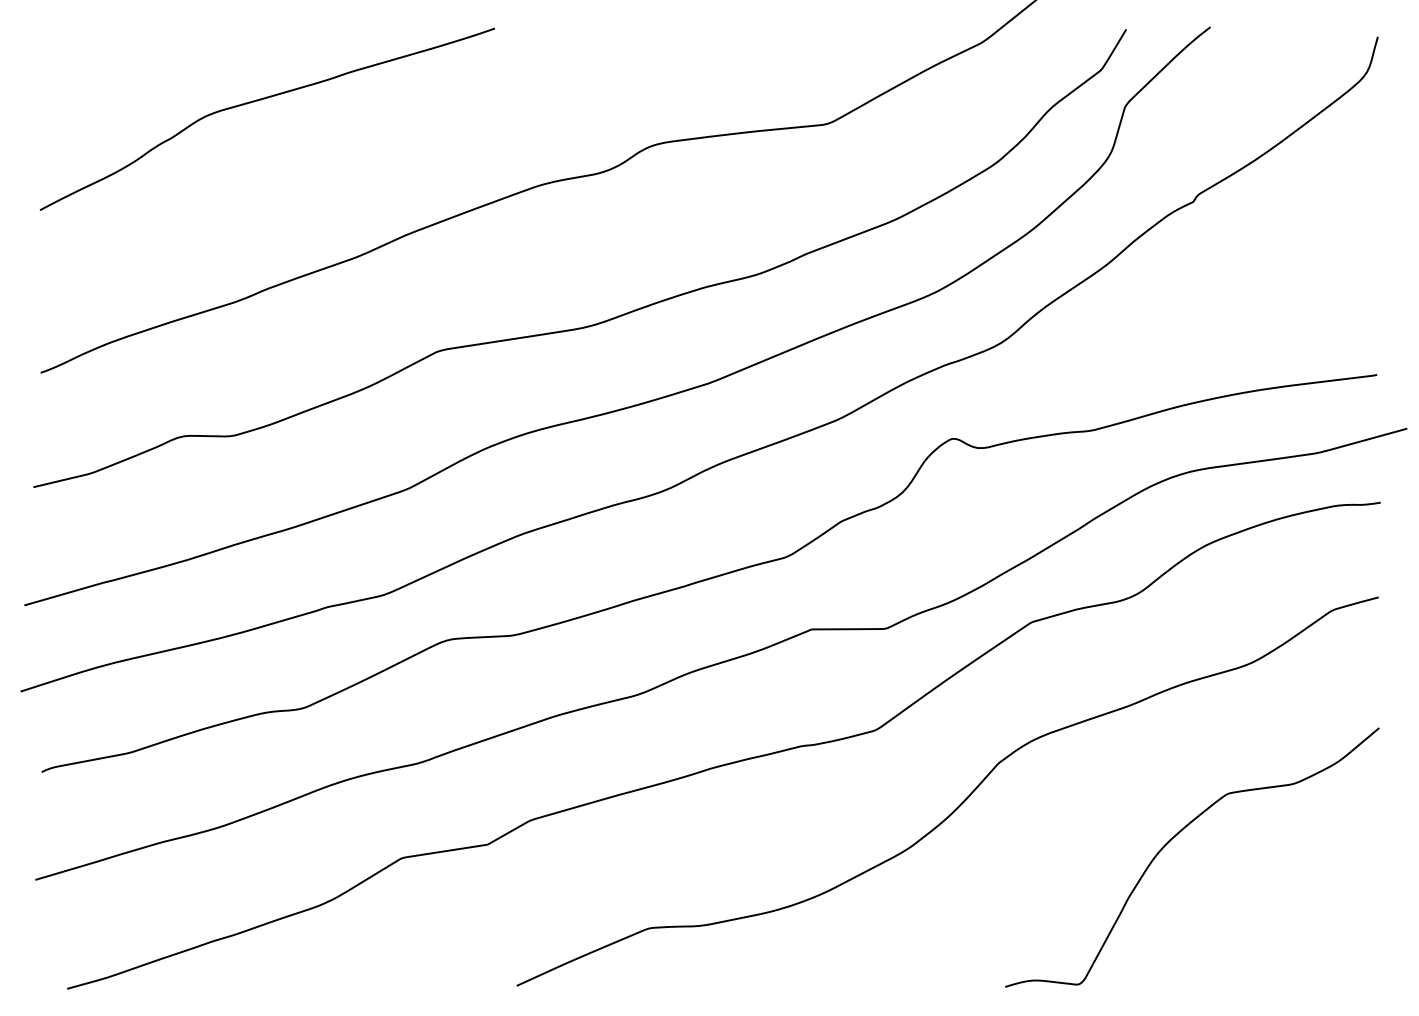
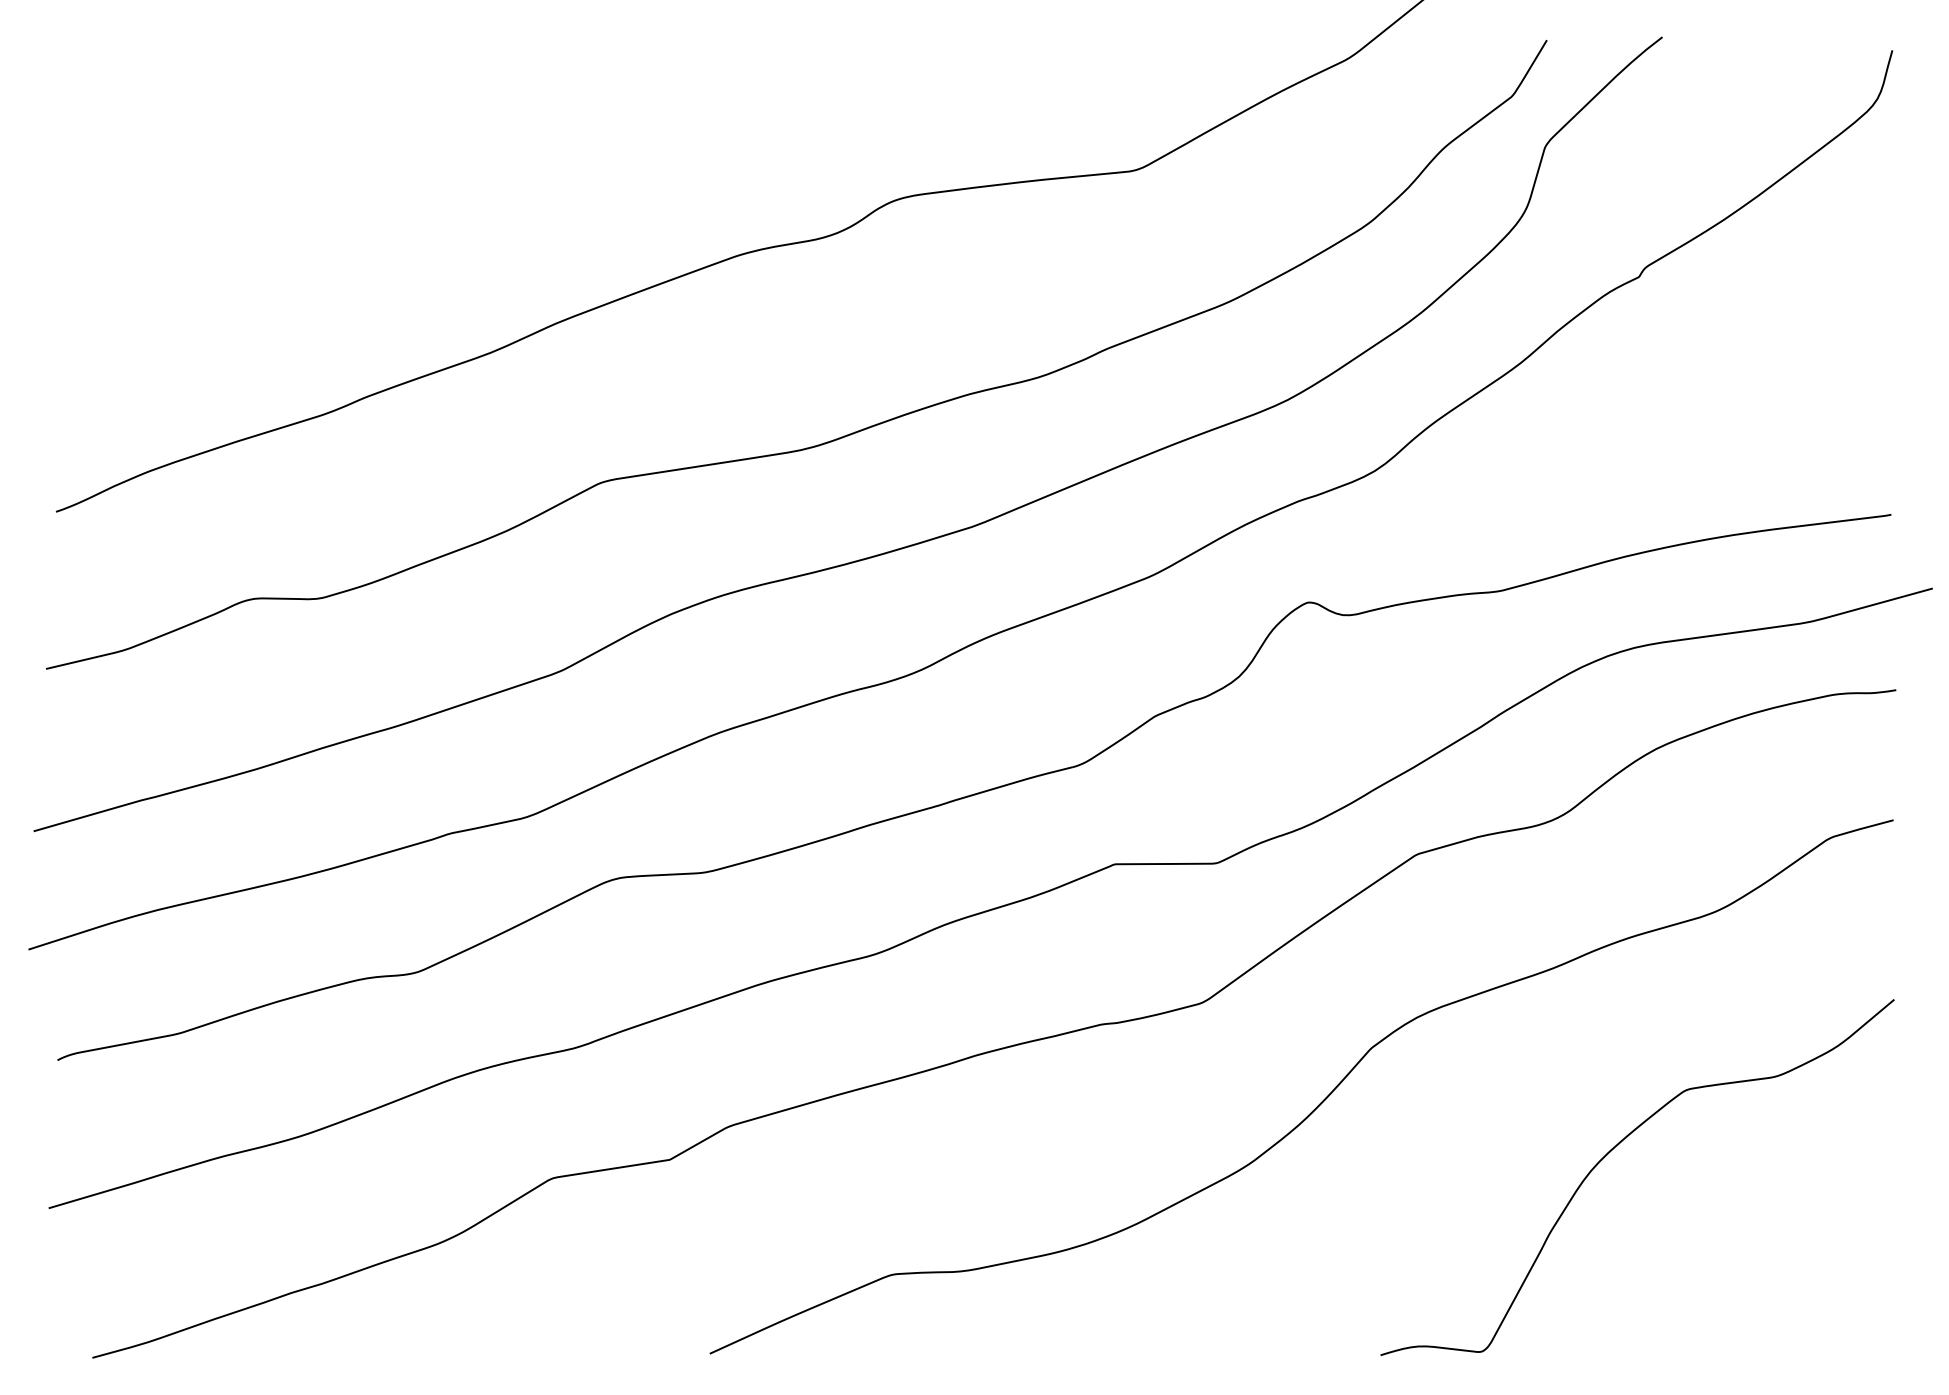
curve: (261, 100) -> (359, 137), removed

